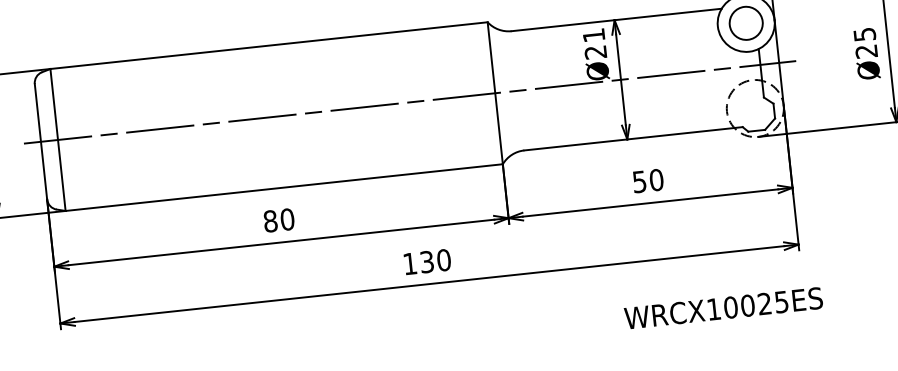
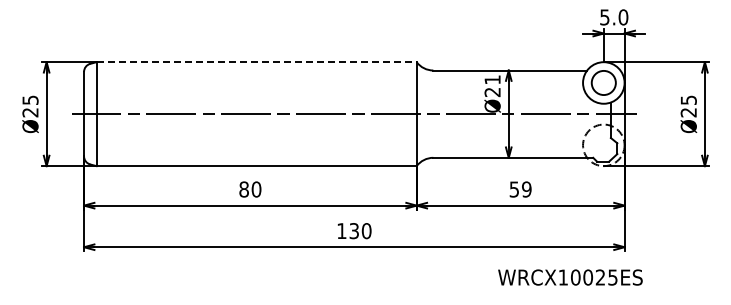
line: (270, 45) -> (257, 62), solid -> dashed
text: (656, 180) -> (526, 189), 50 -> 59
text: (723, 308) -> (570, 277), moved

